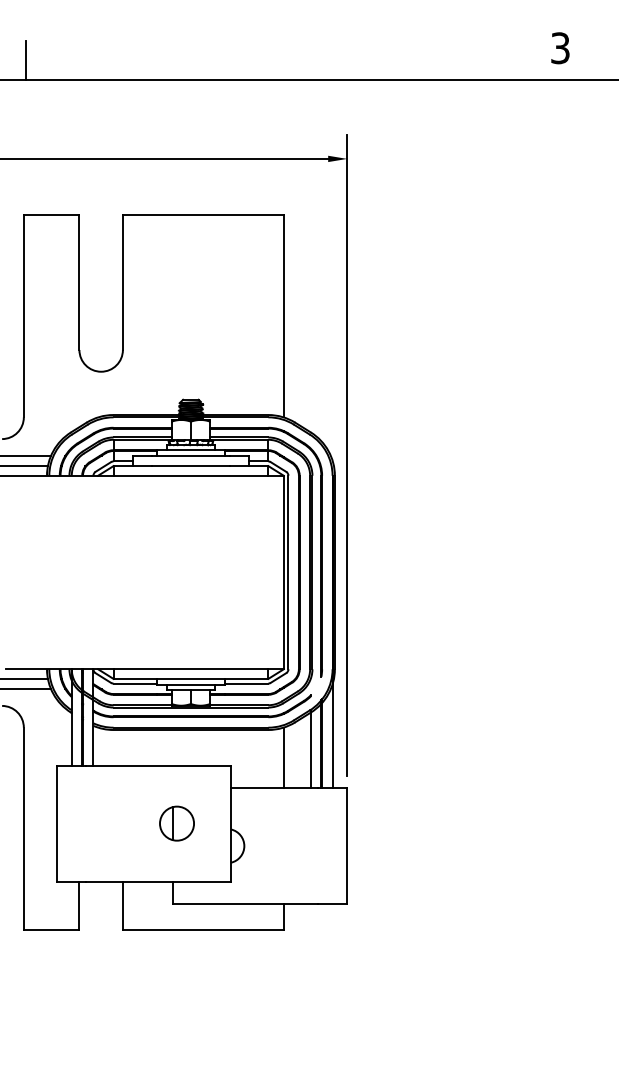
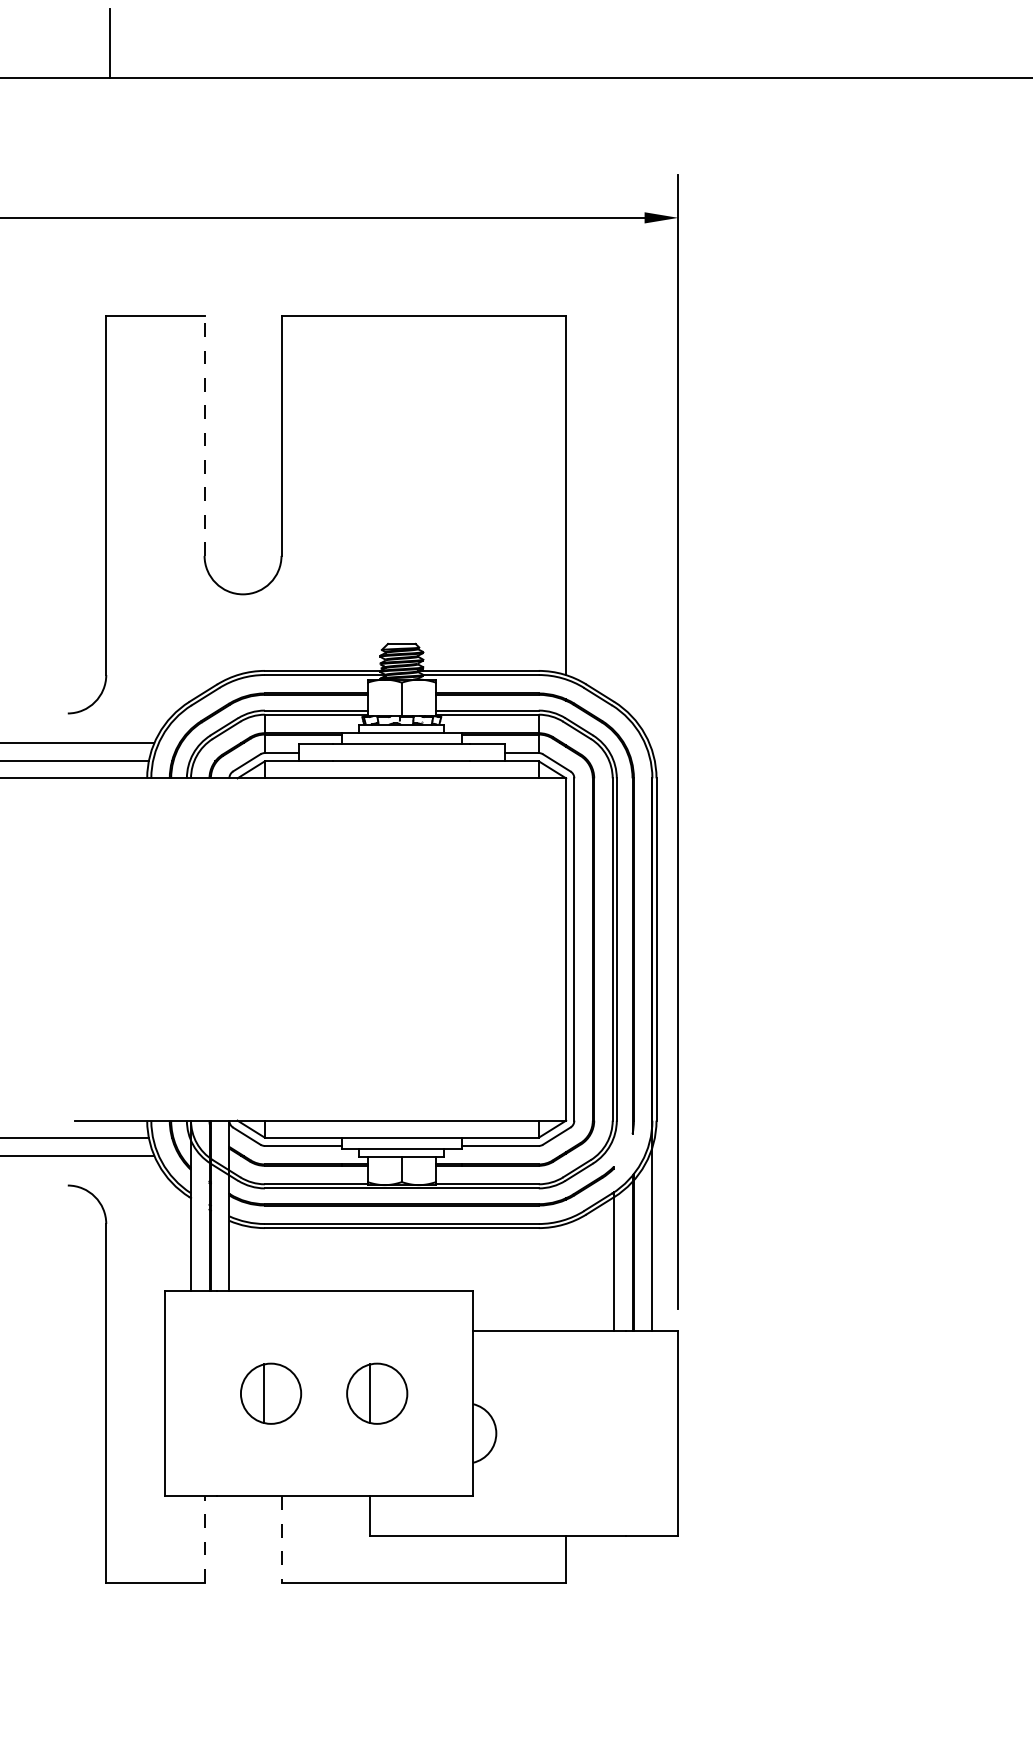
line: (79, 282) -> (204, 436), solid -> dashed
line: (283, 757) -> (565, 1276), removed
part: (116, 823) -> (270, 1393), added
line: (79, 905) -> (204, 1538), solid -> dashed
line: (122, 906) -> (280, 1540), solid -> dashed

